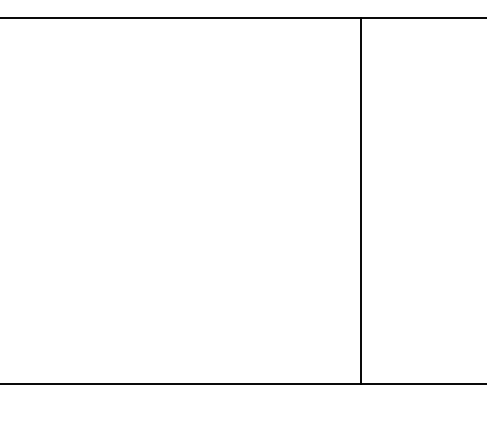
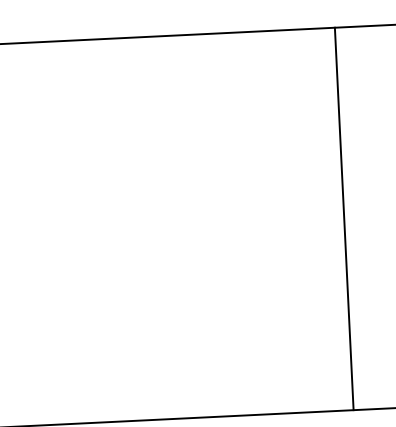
line: (360, 200) -> (344, 218), moved

